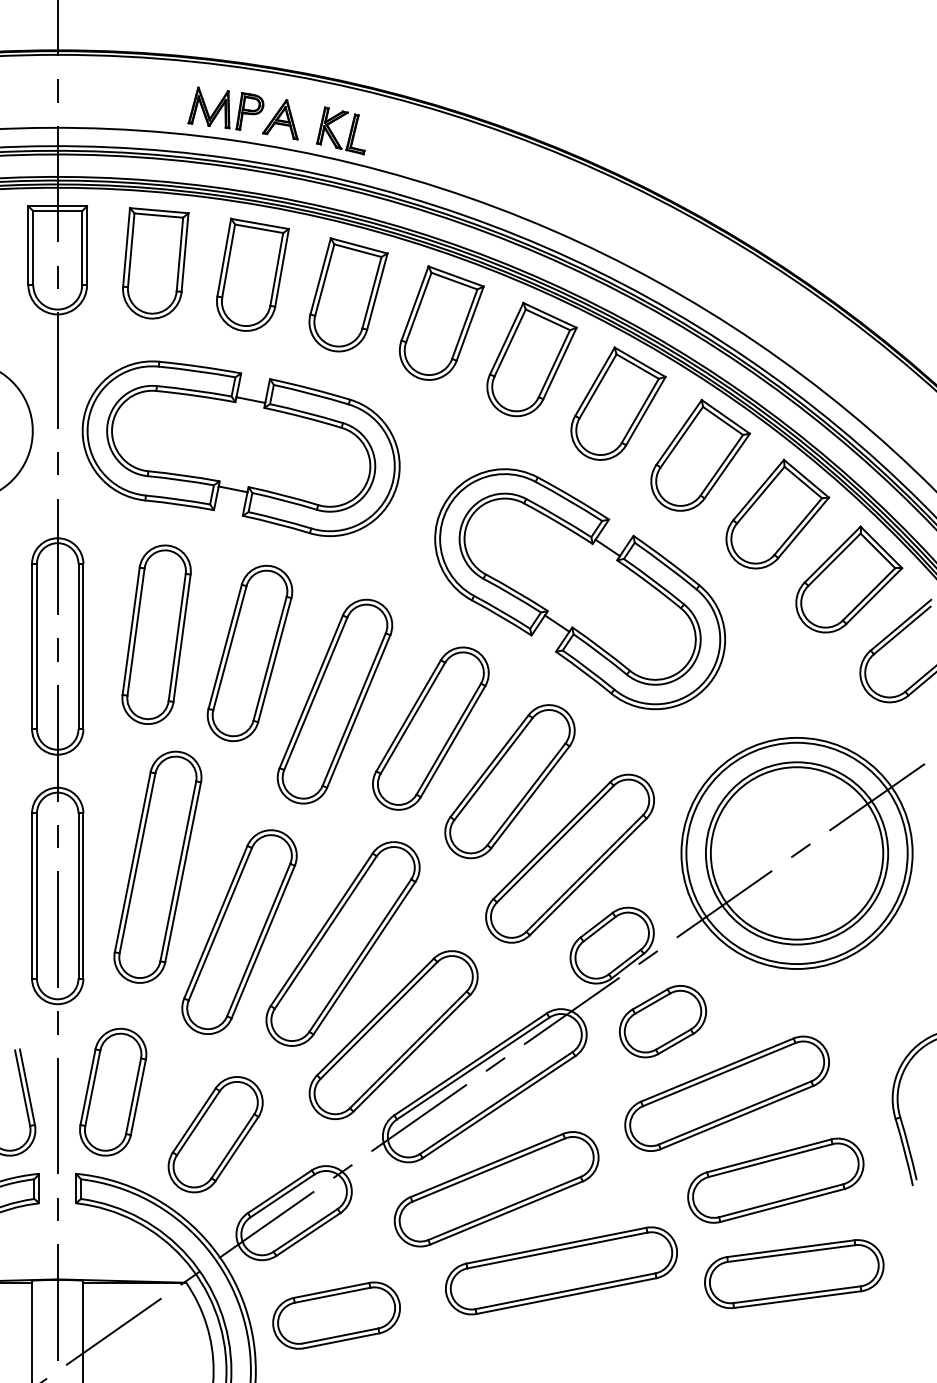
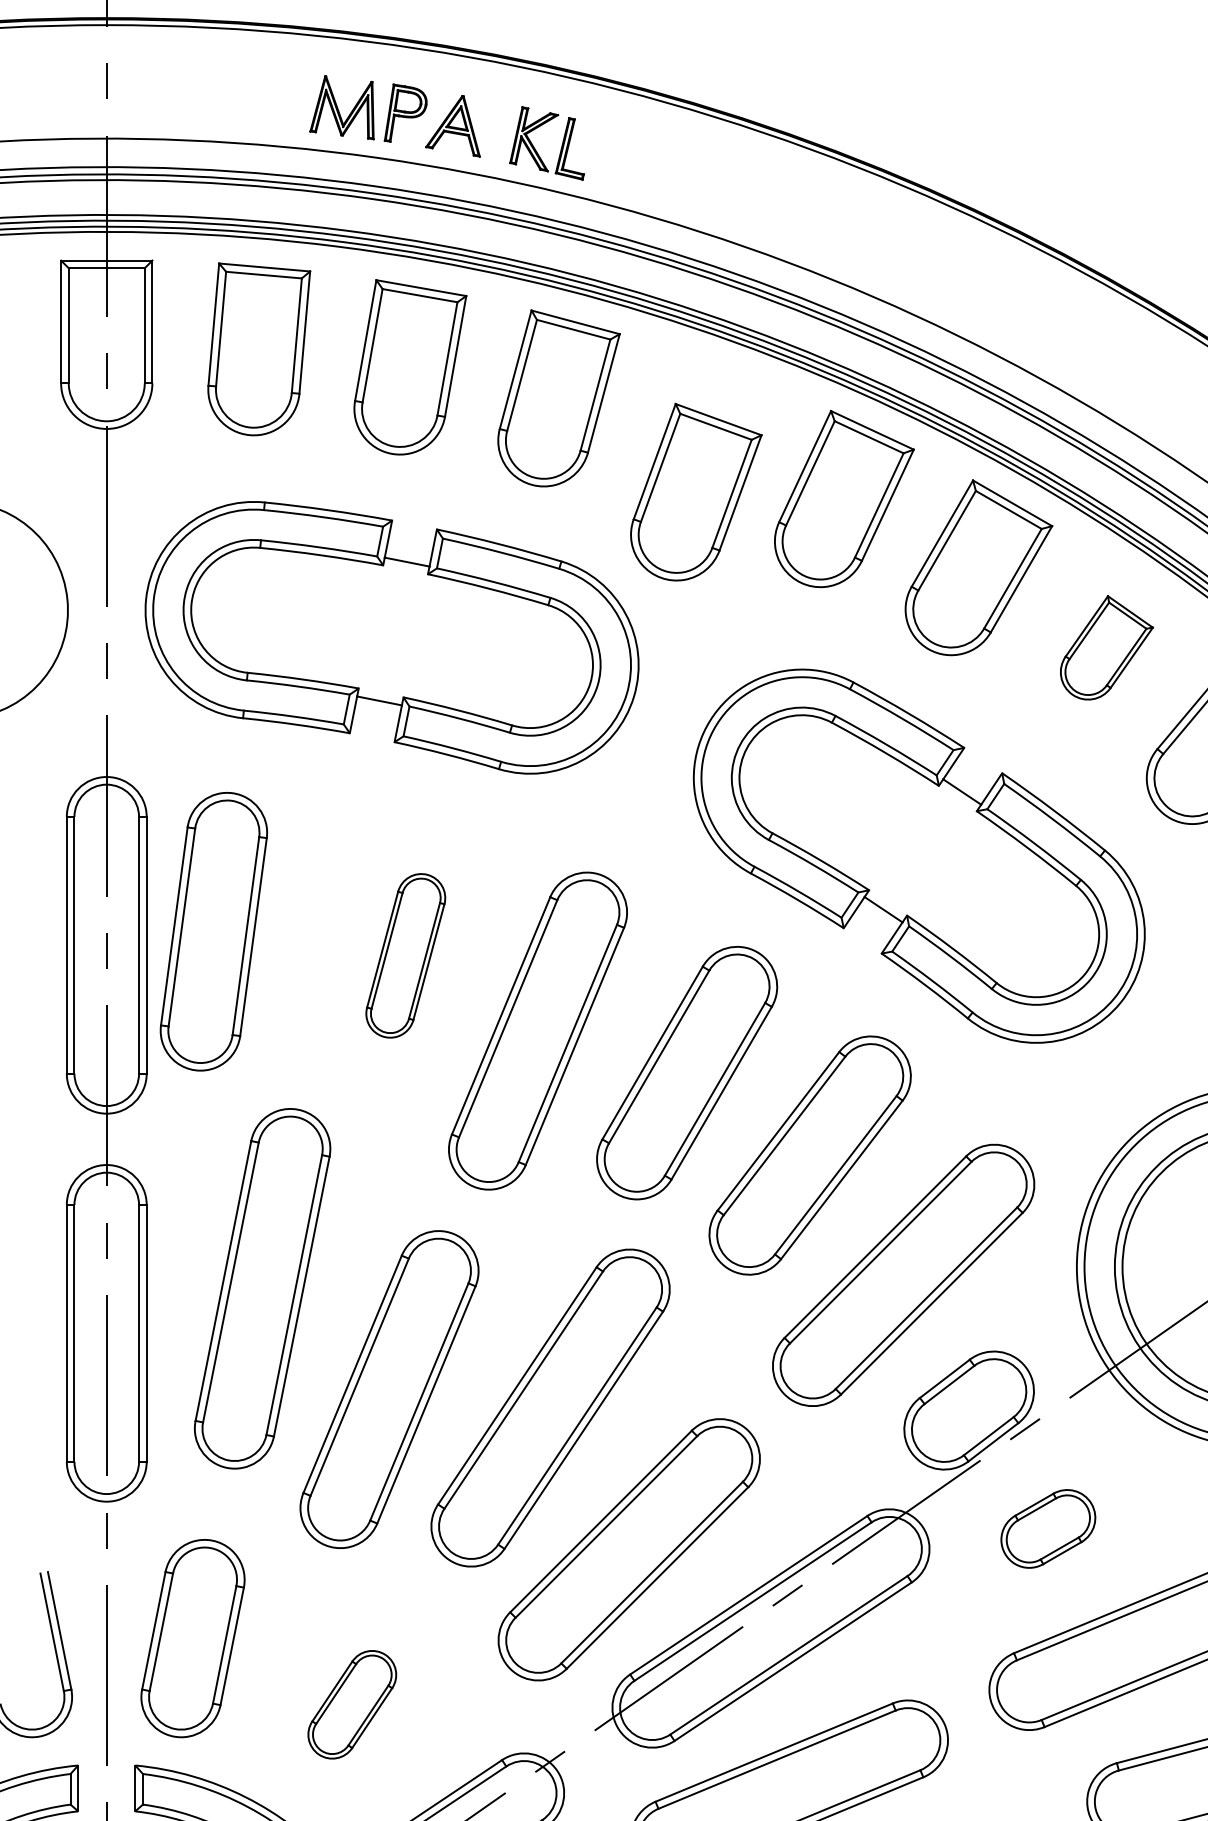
part: (441, 322) -> (695, 491), moved
part: (700, 454) -> (1106, 646), size x0.6
part: (156, 634) -> (213, 931), moved
part: (249, 652) -> (405, 954), size x0.6
part: (663, 1021) -> (1048, 1528), size x0.7
part: (215, 1134) -> (352, 1704), size x0.6

